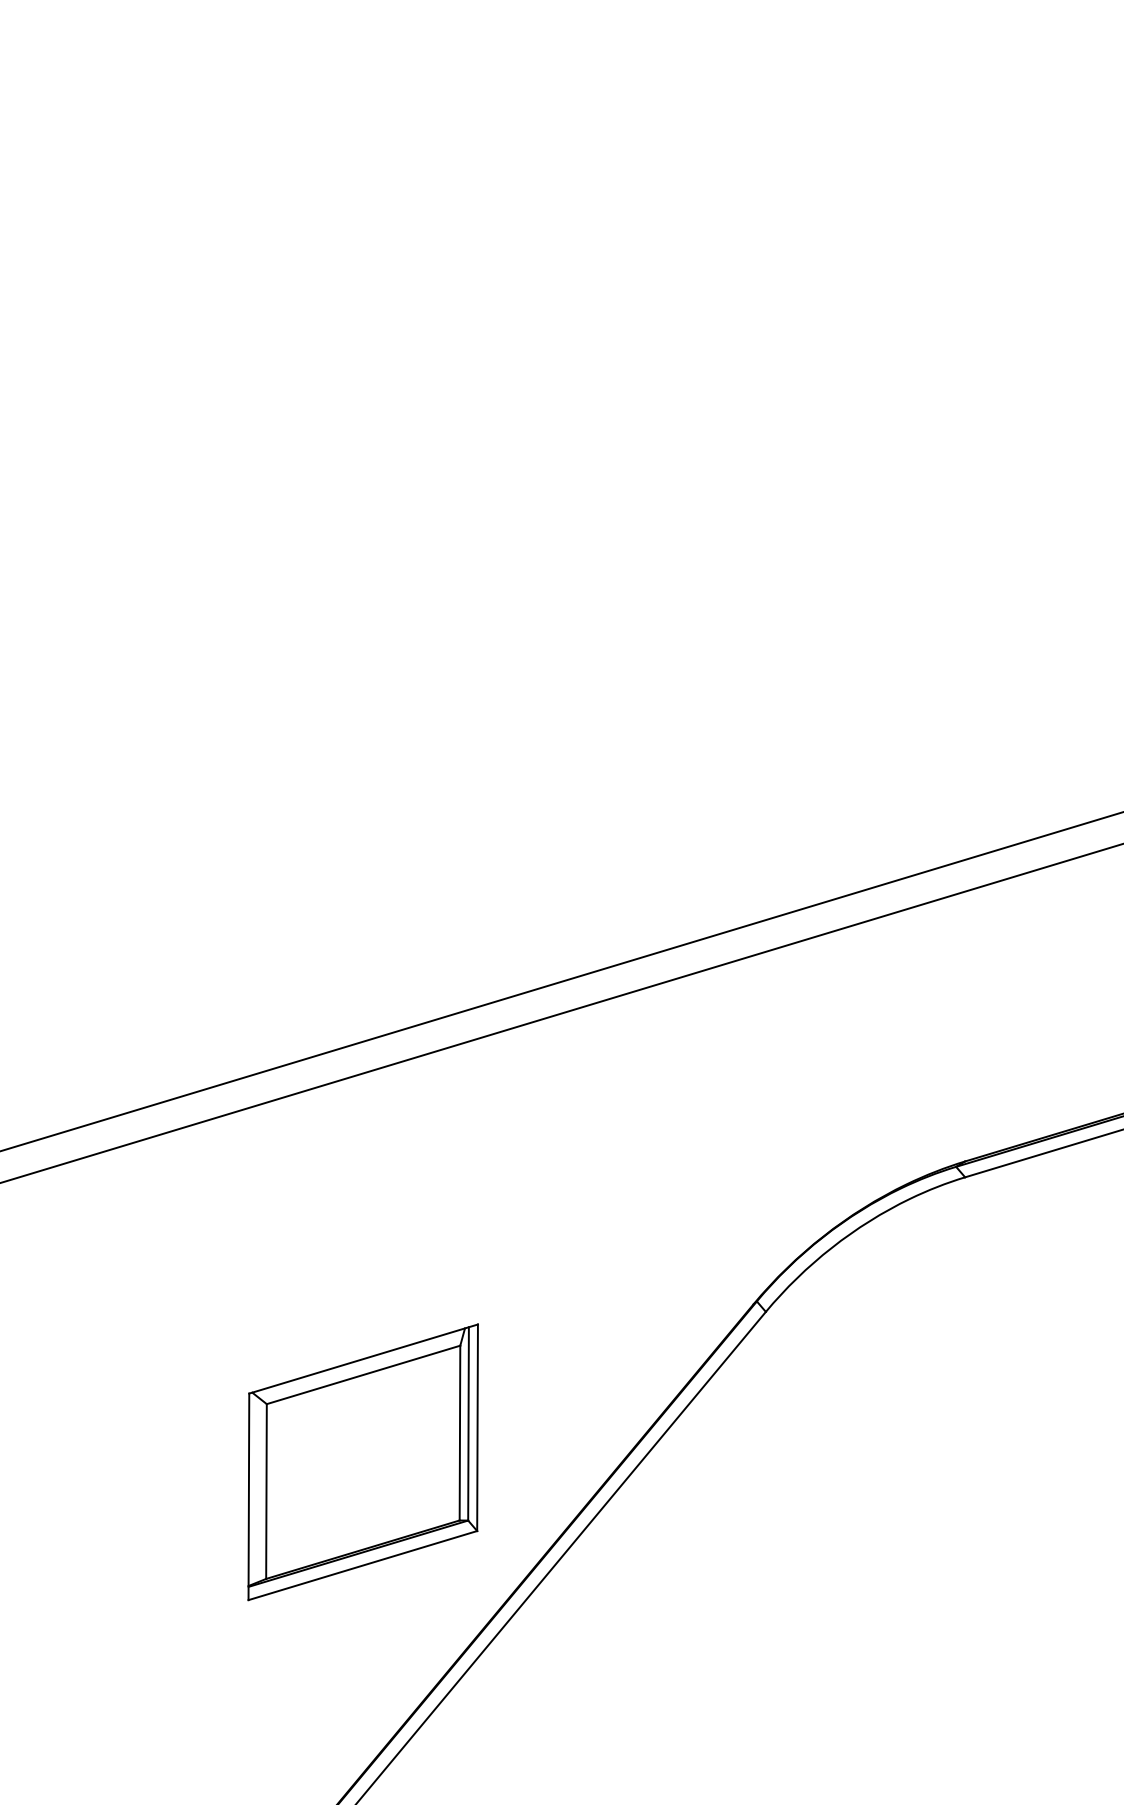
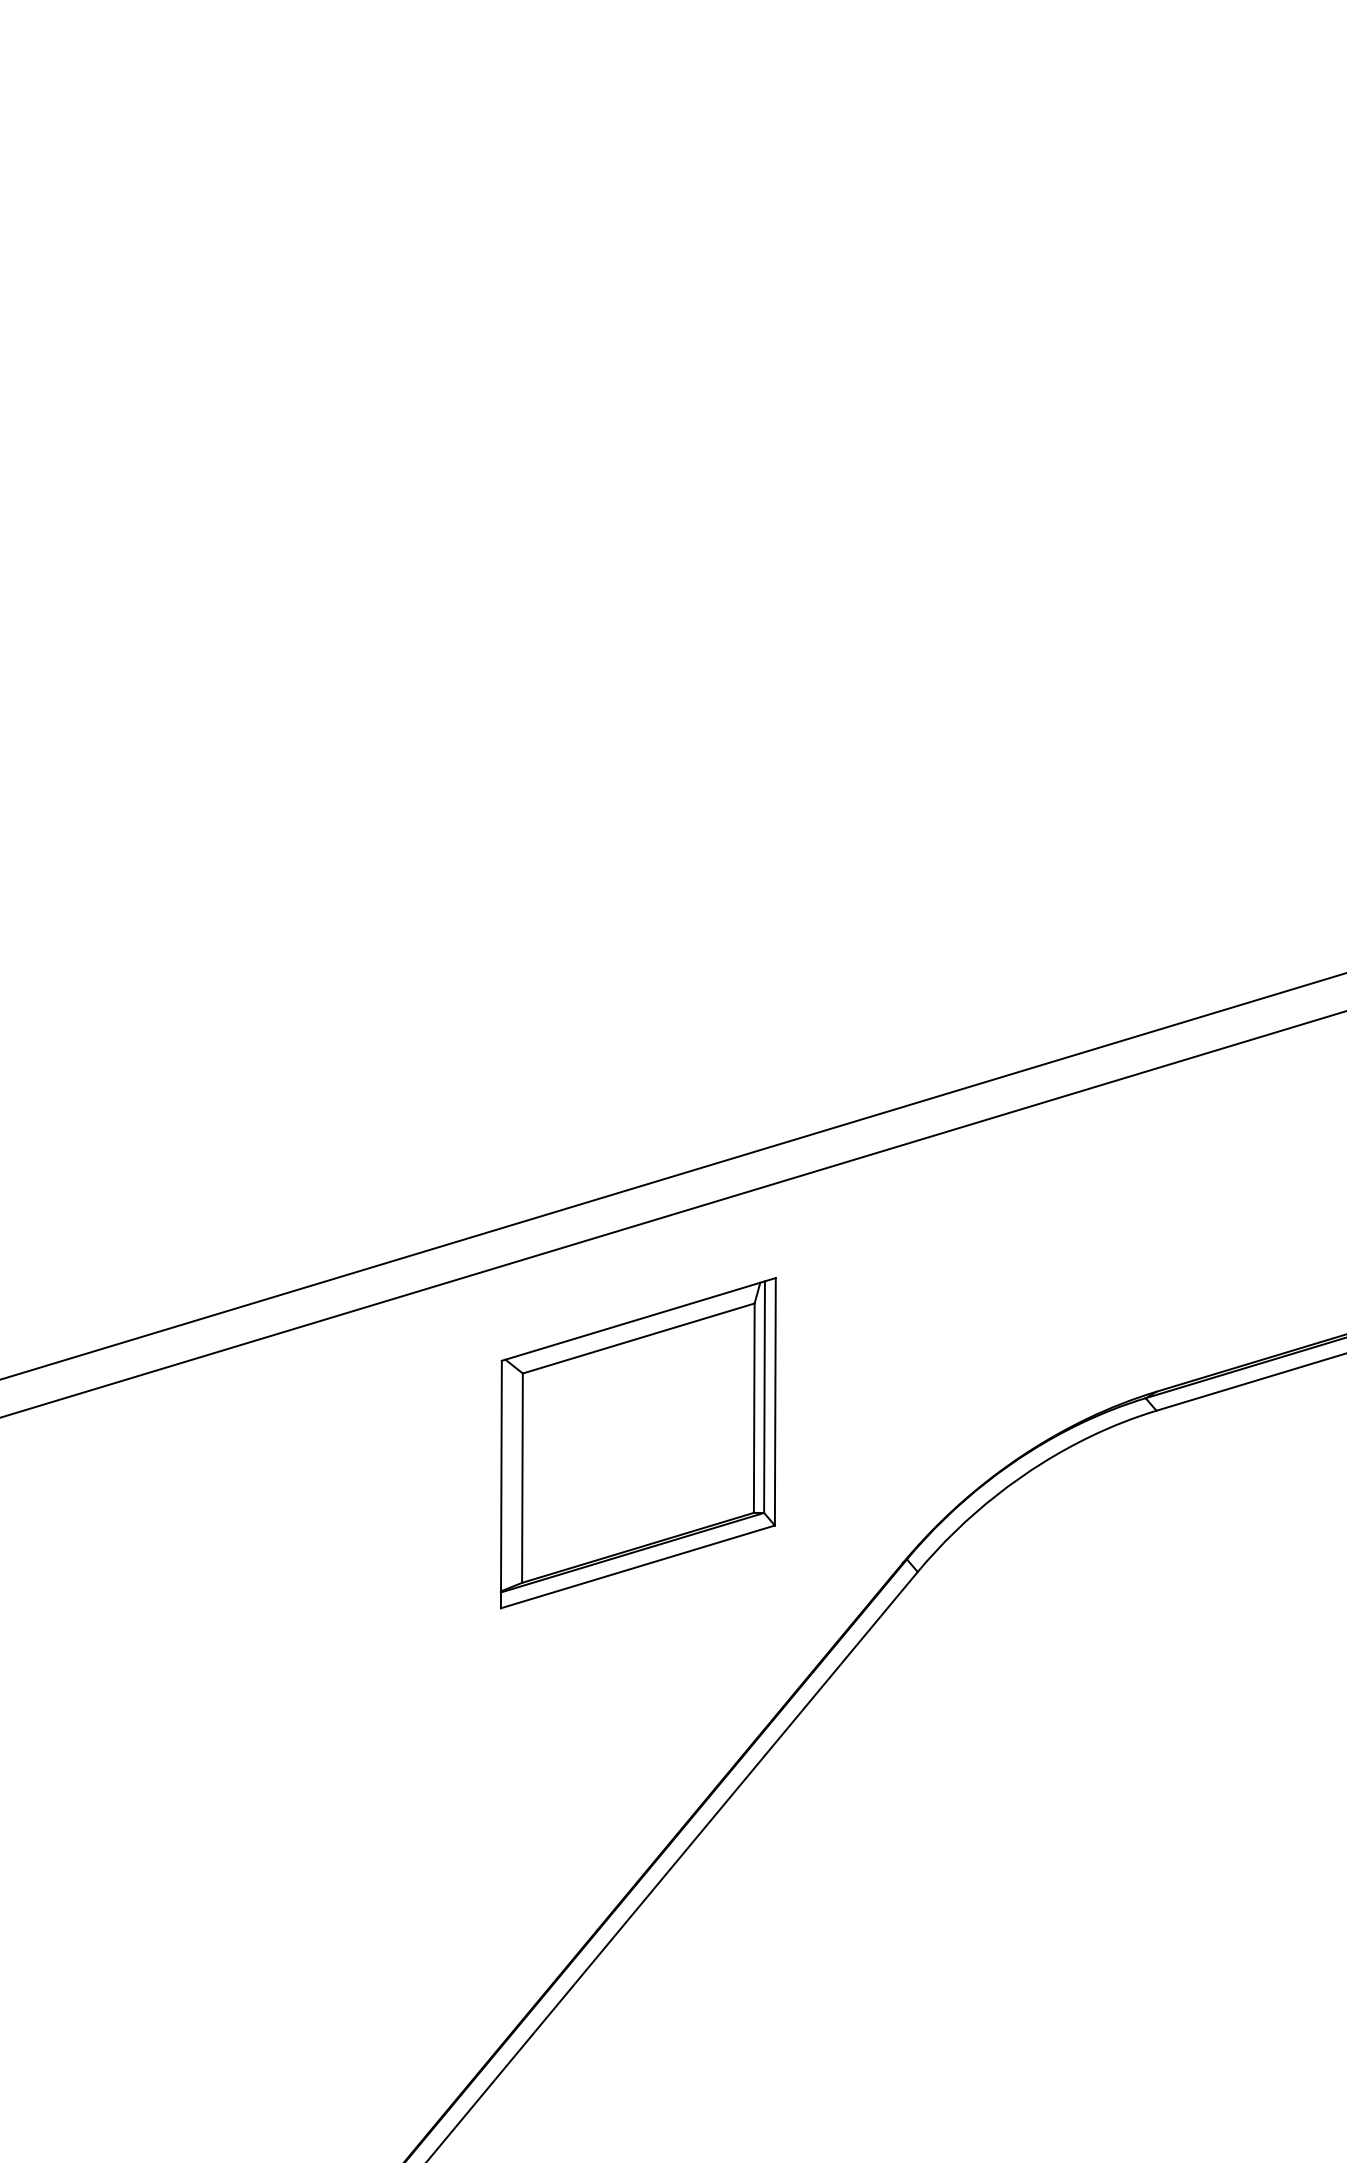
part: (363, 1462) -> (638, 1443), moved

